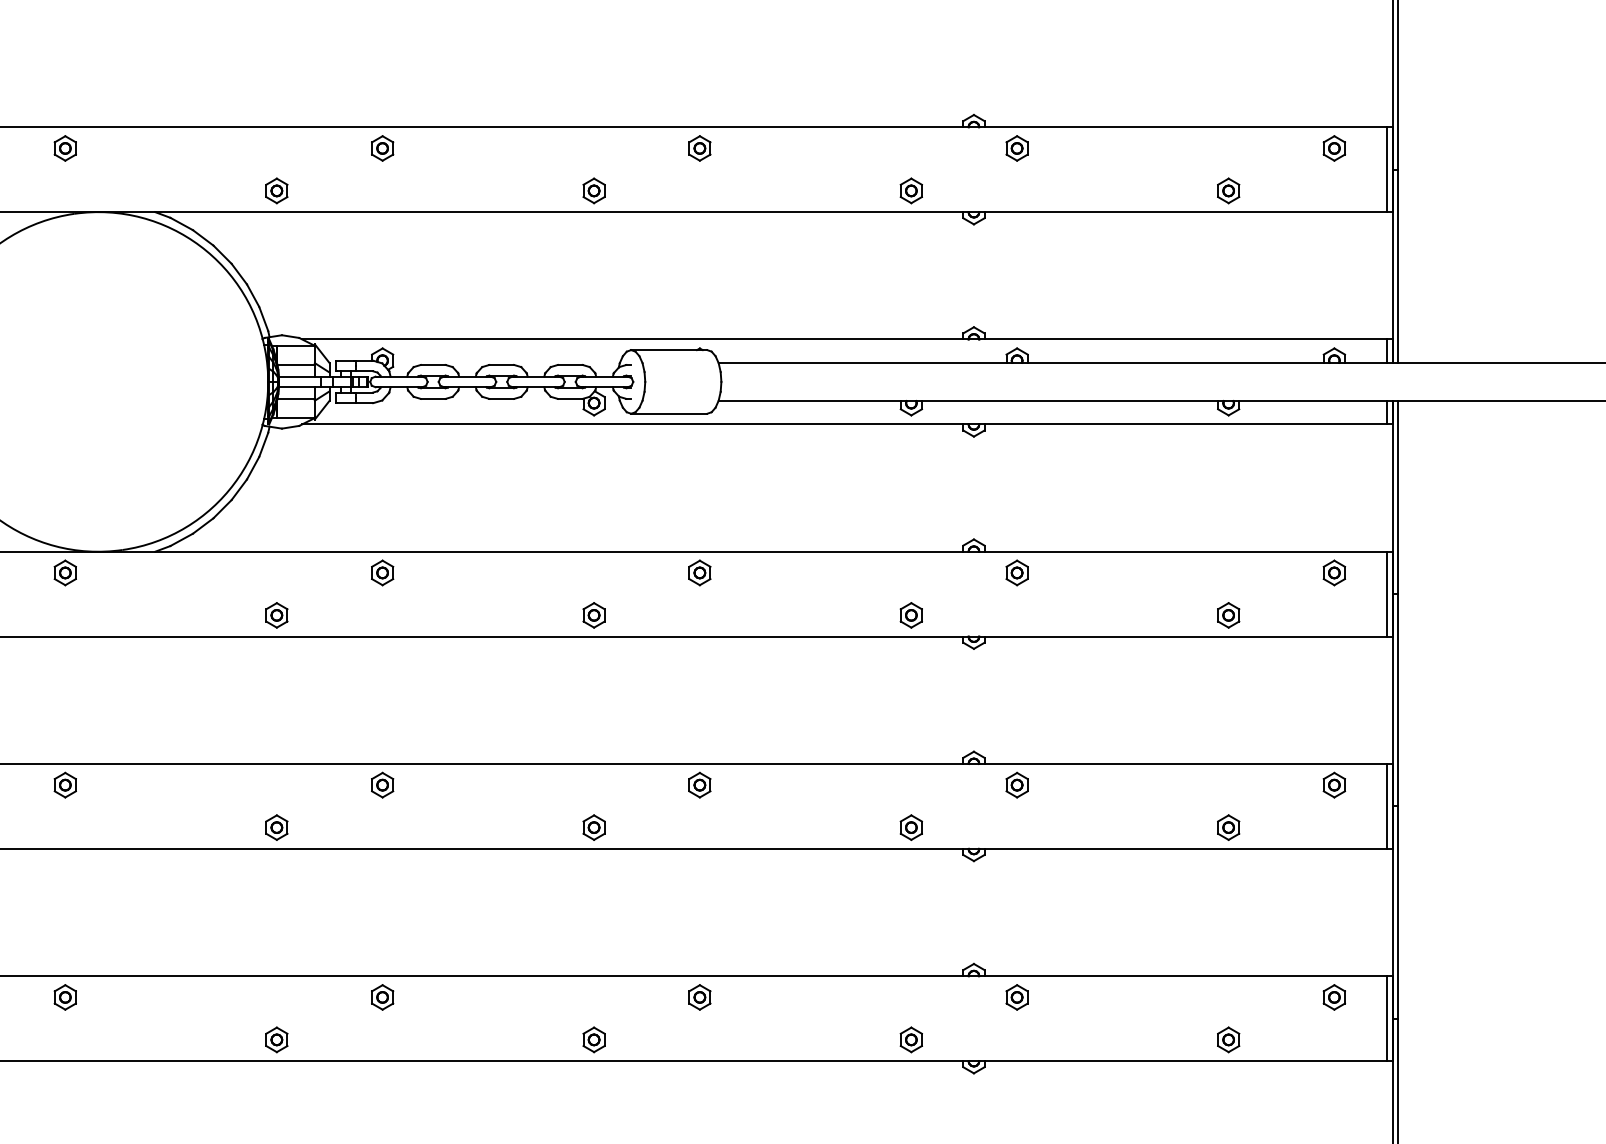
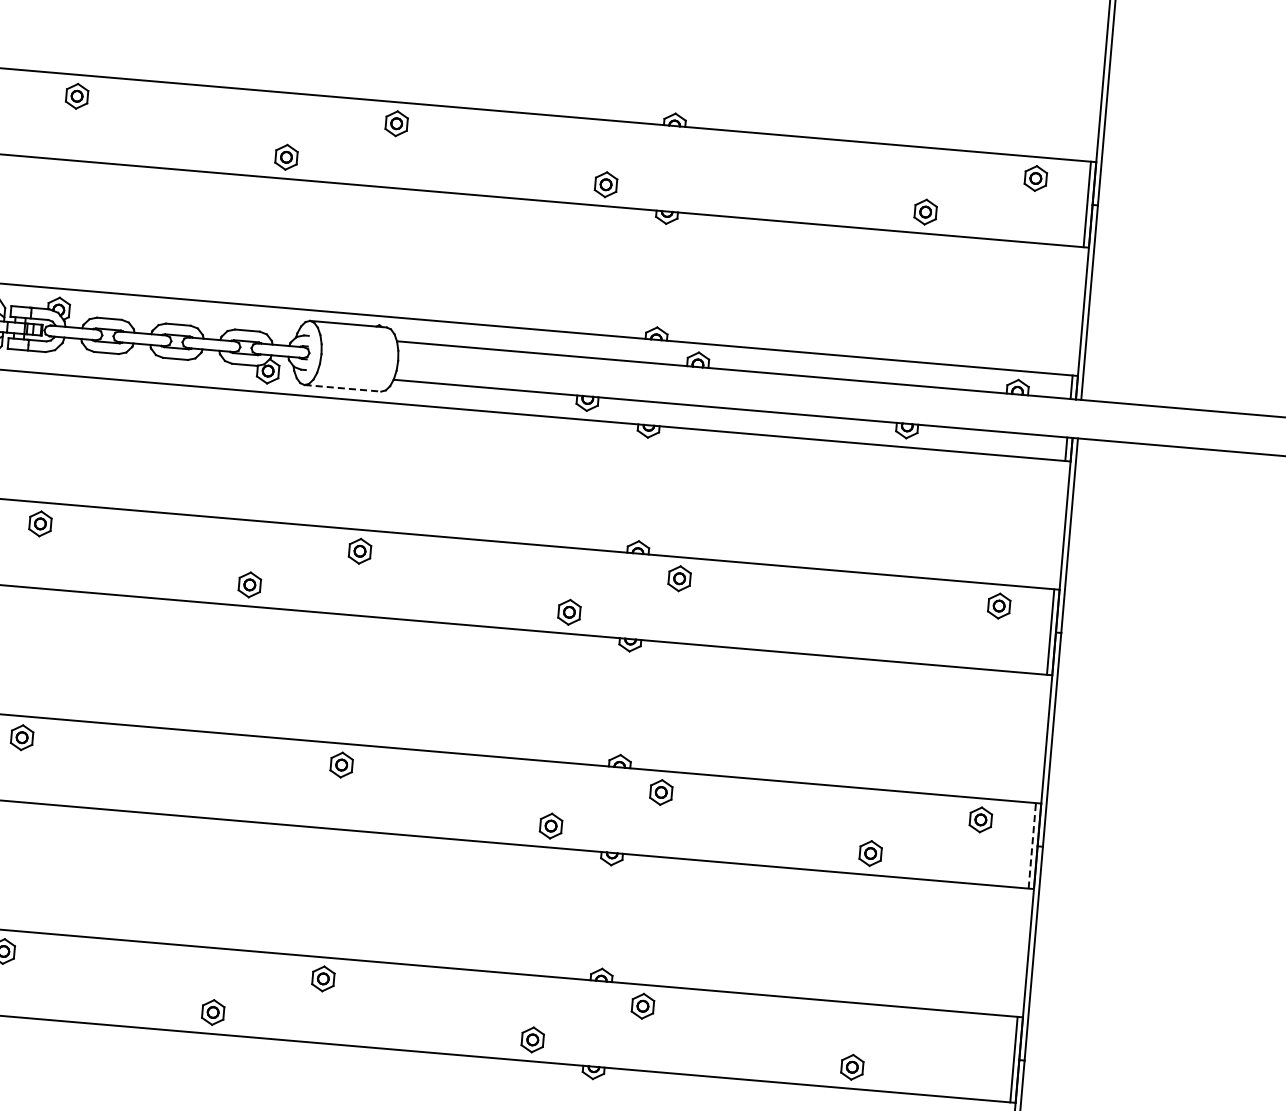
part: (1016, 148) -> (715, 151), removed
line: (669, 413) -> (343, 388), solid -> dashed
part: (1228, 615) -> (888, 639), removed
line: (1387, 805) -> (1032, 844), solid -> dashed
part: (593, 827) -> (230, 798), removed
part: (1333, 997) -> (961, 1033), removed

